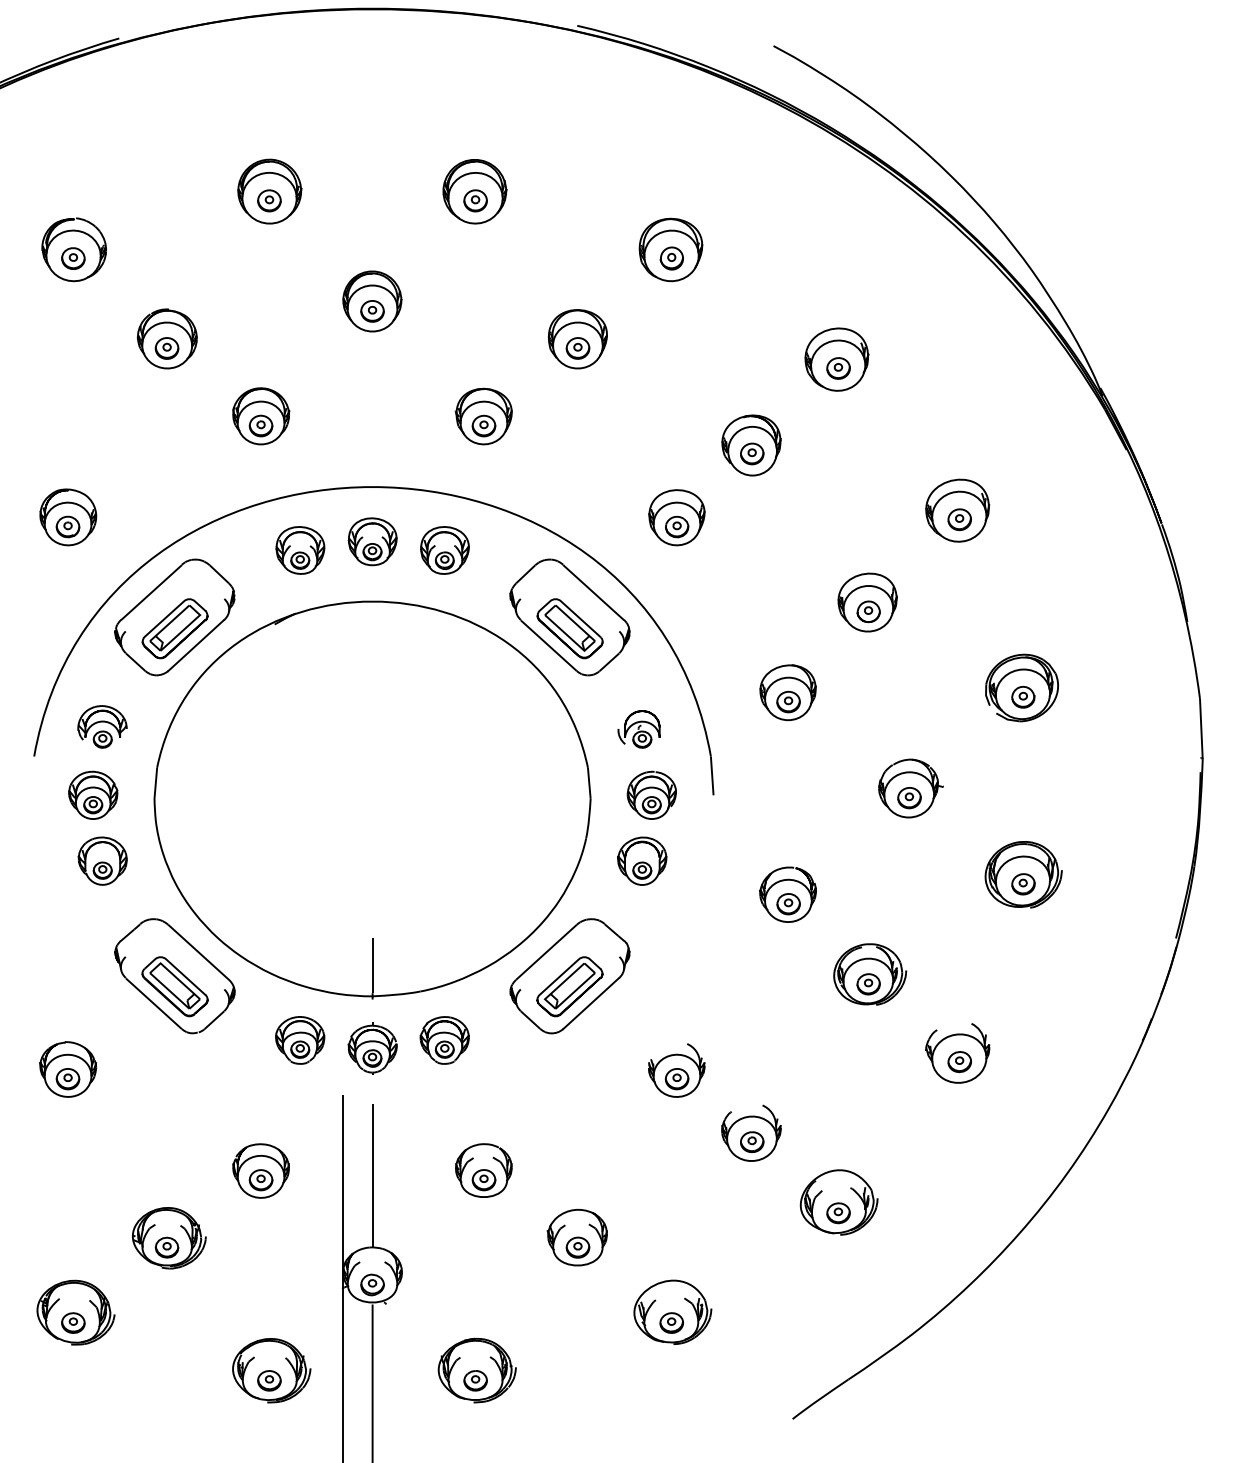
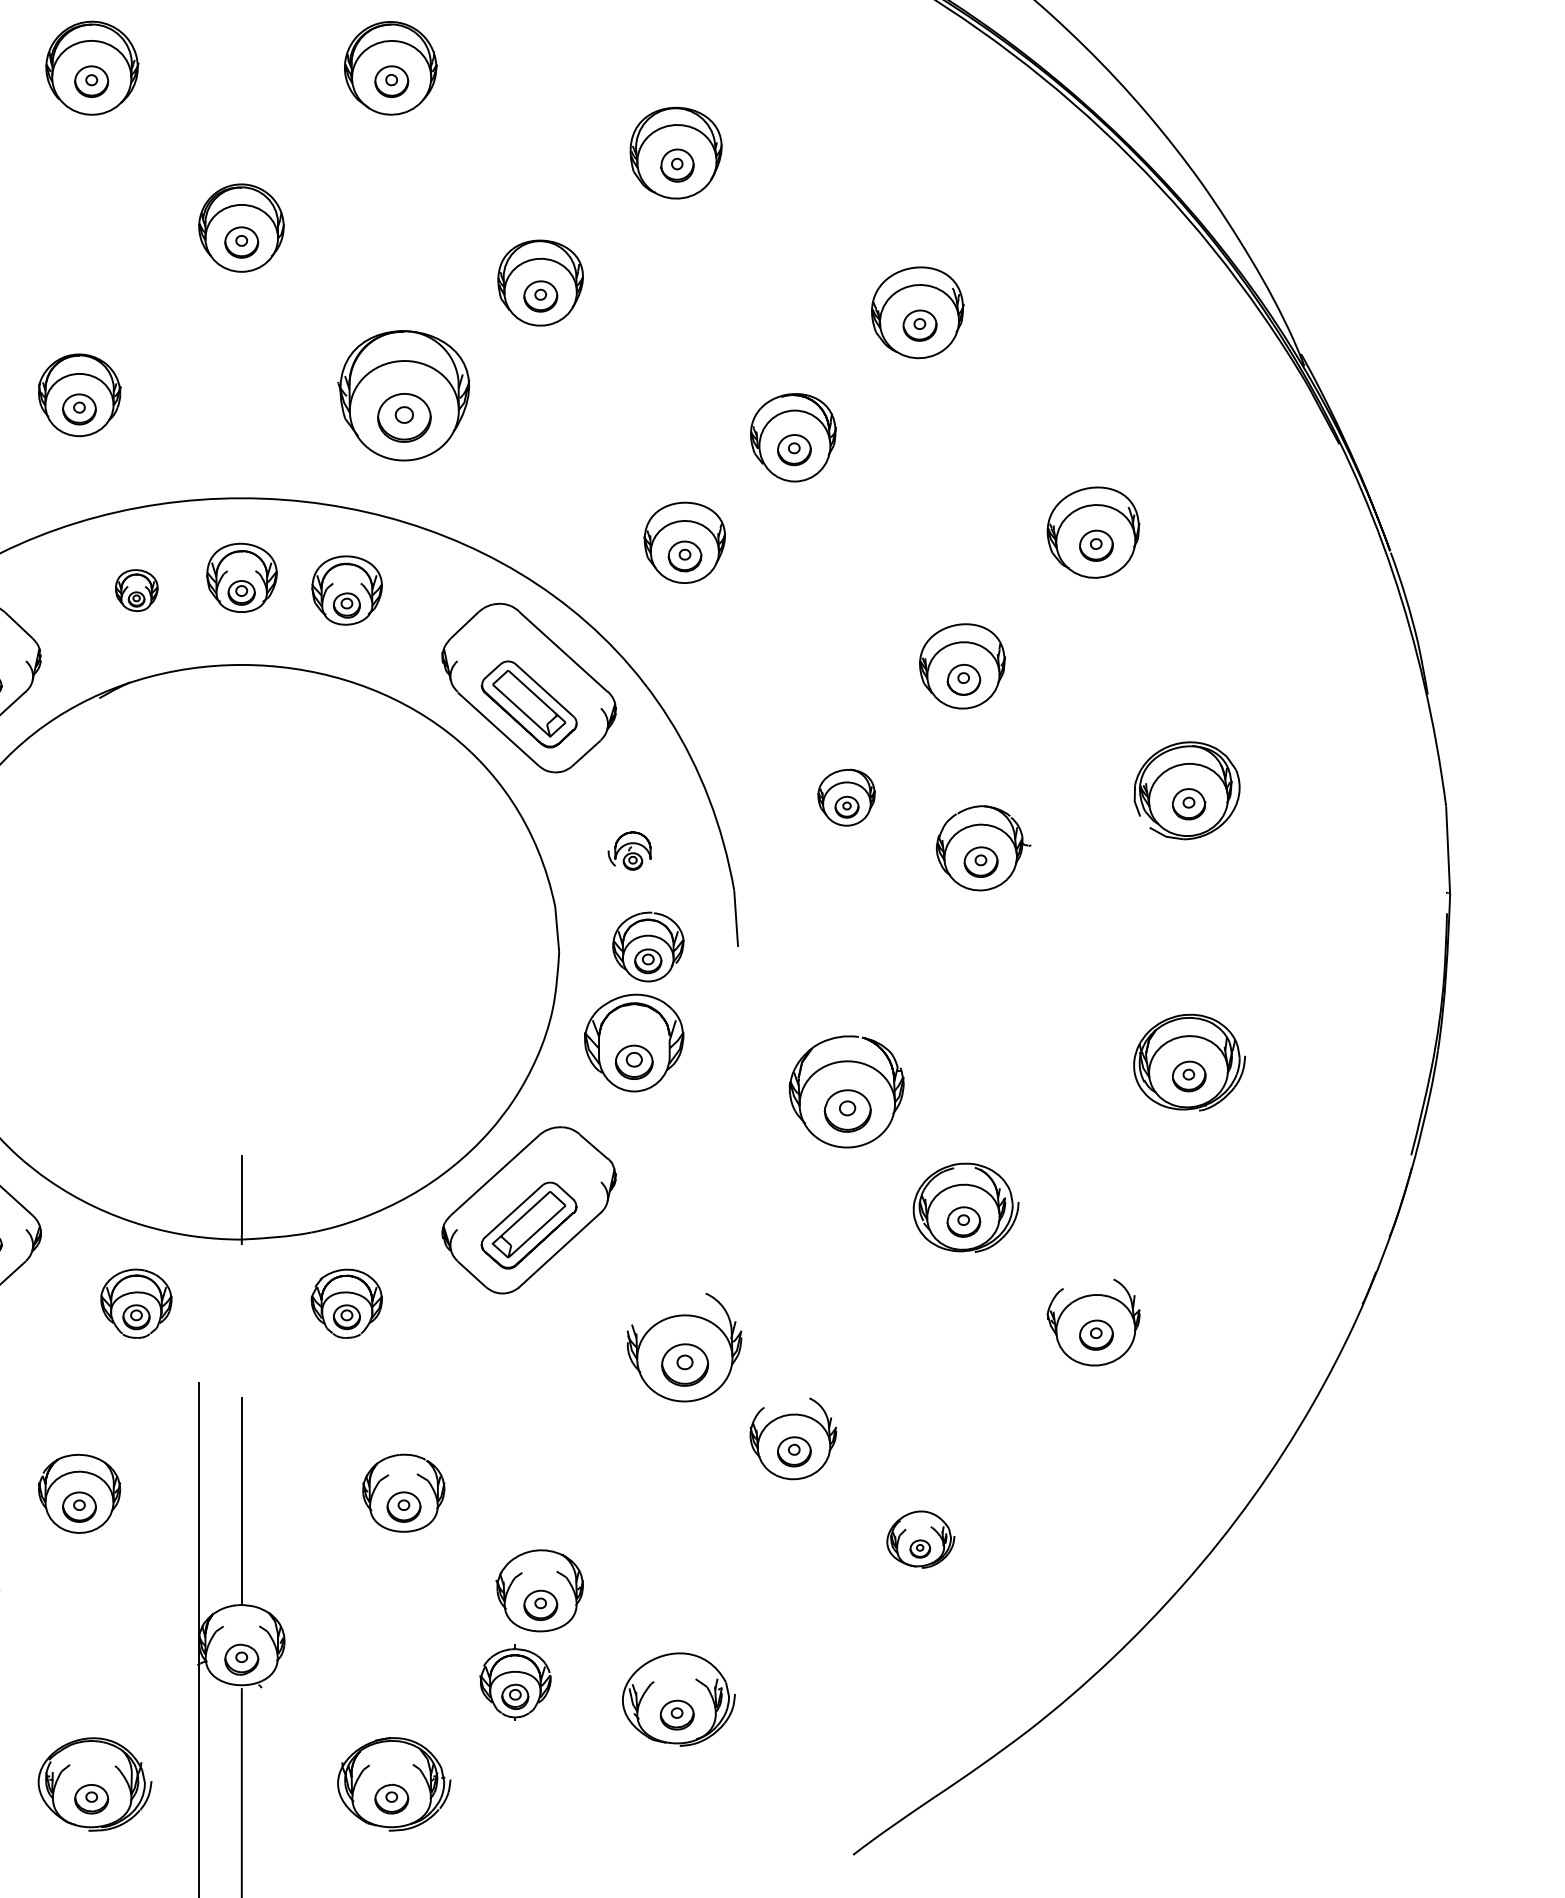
part: (483, 416) -> (403, 395), size x1.6
part: (300, 550) -> (136, 590), size x0.6
part: (787, 692) -> (845, 797), size x0.7
part: (638, 729) -> (628, 851), size x0.7
part: (910, 788) -> (982, 848), moved
part: (642, 860) -> (634, 1041), size x1.4
part: (787, 894) -> (845, 1091), size x1.4
part: (372, 1048) -> (515, 1682), moved
part: (676, 1070) -> (684, 1347), size x1.4
part: (838, 1202) -> (919, 1539), size x0.6

